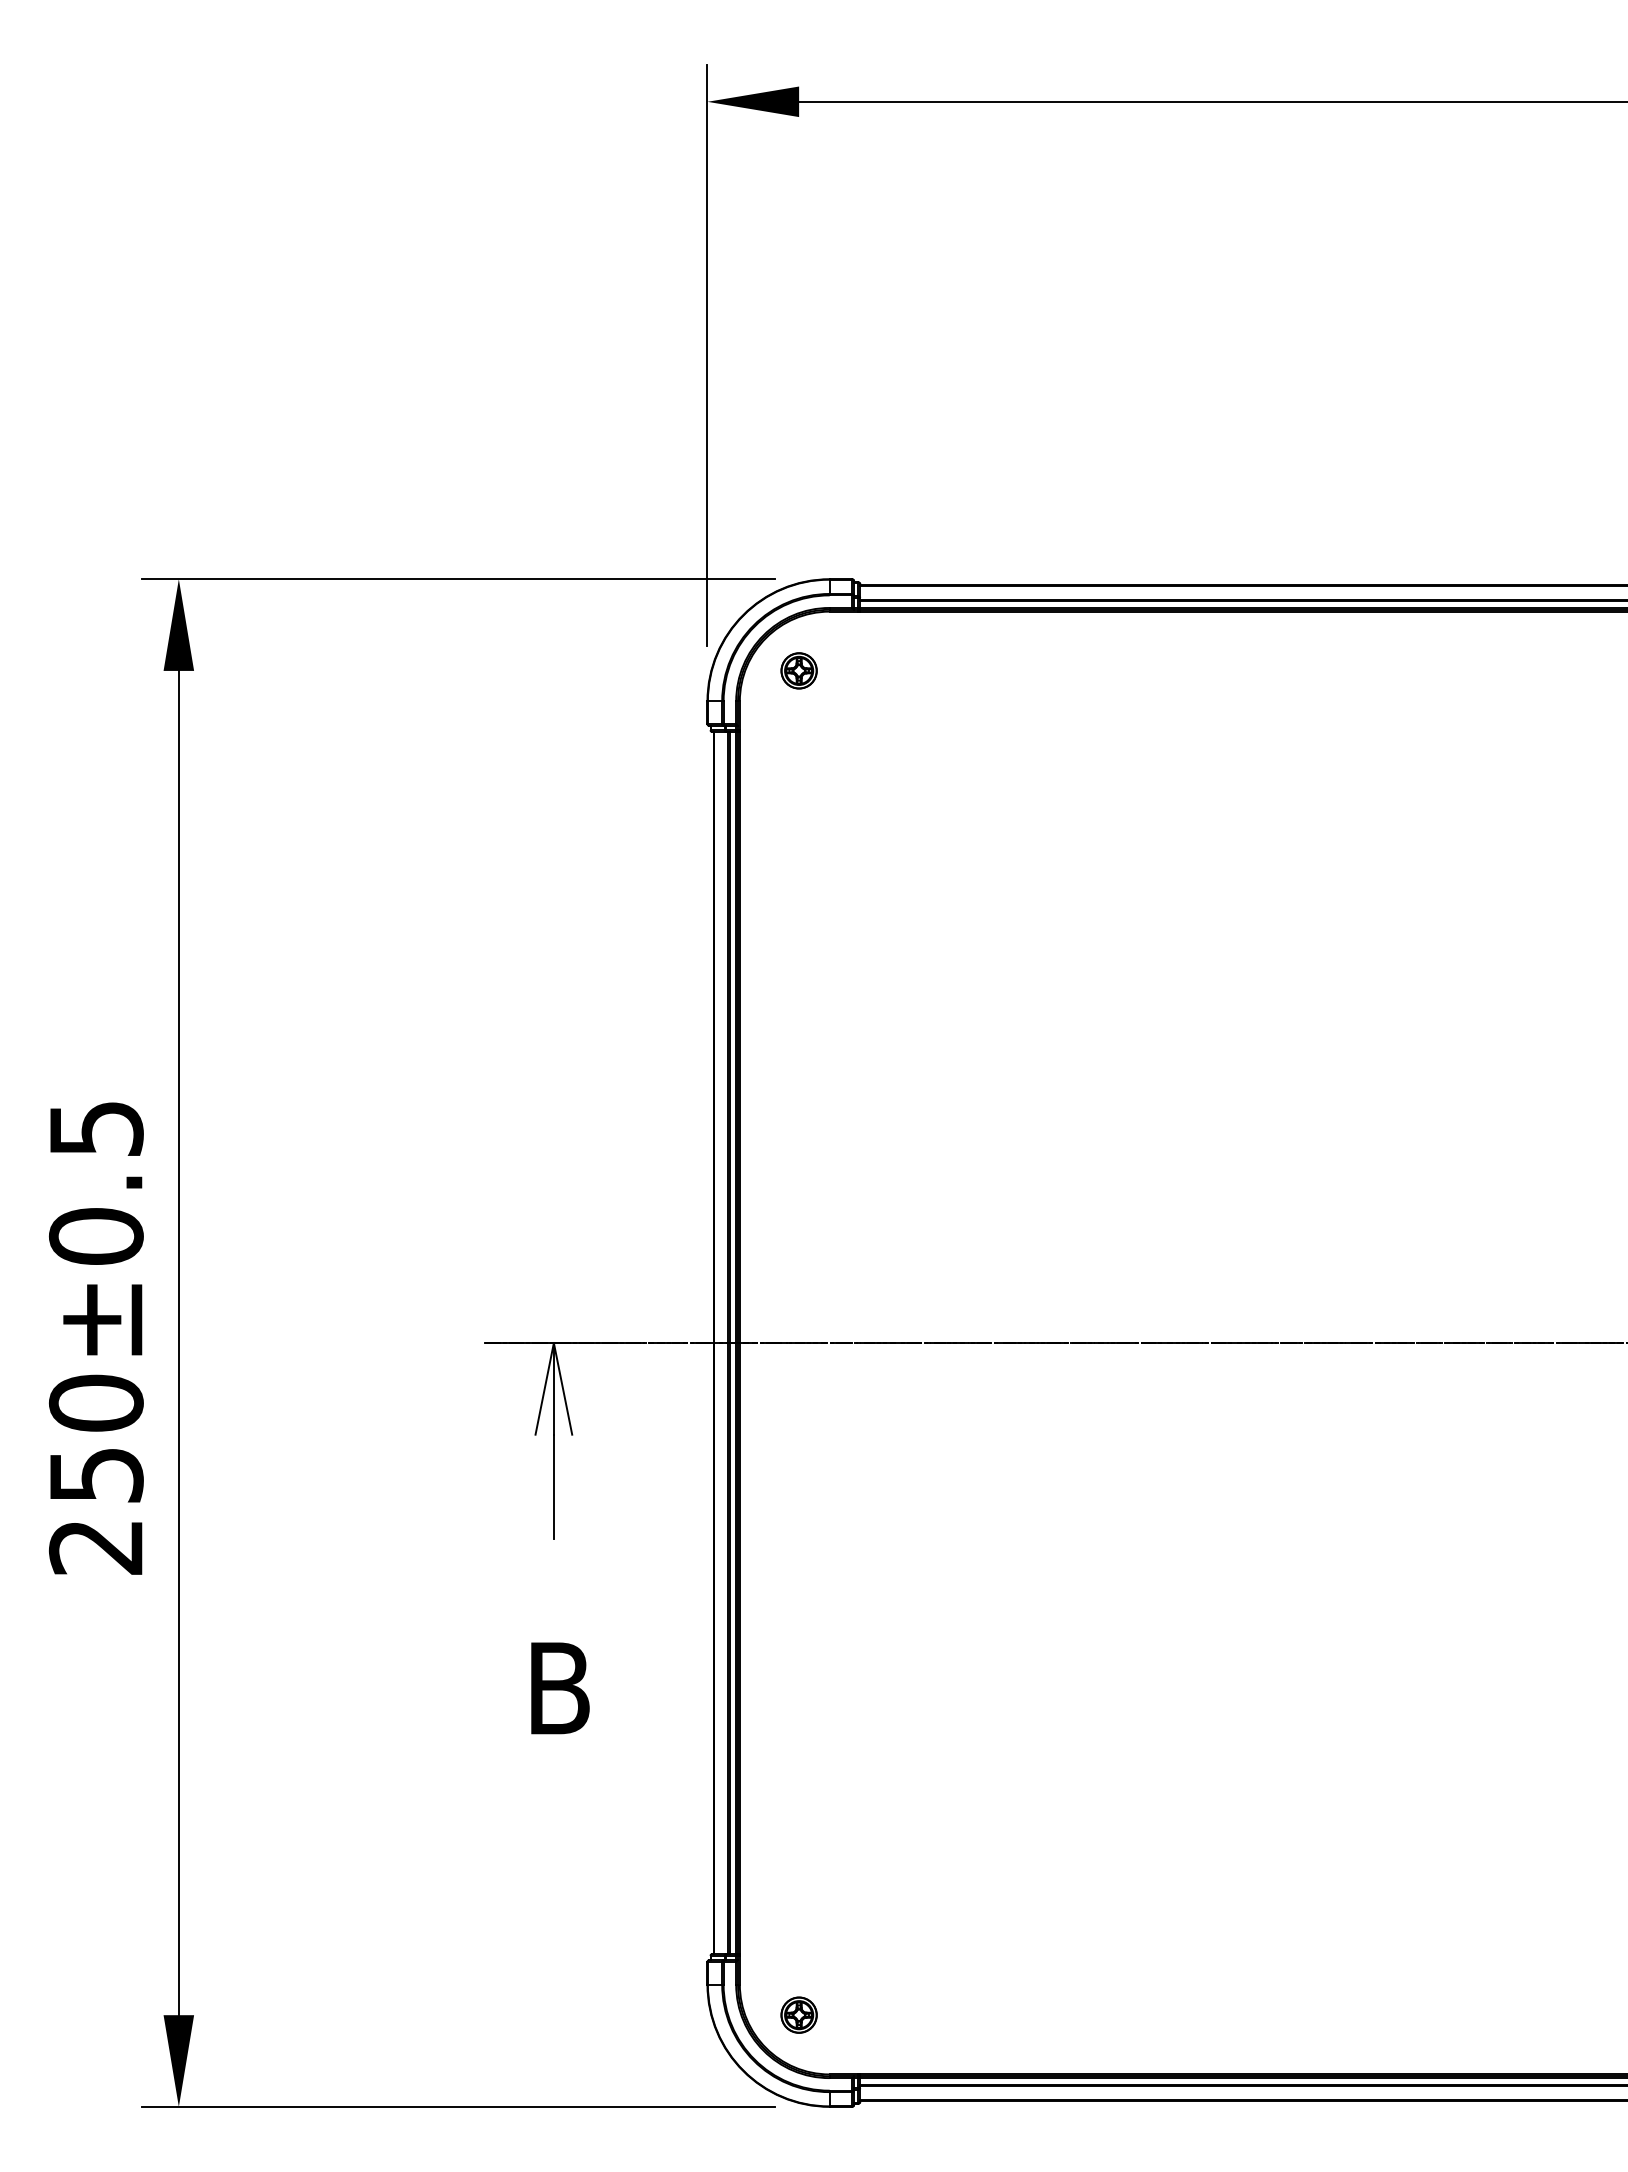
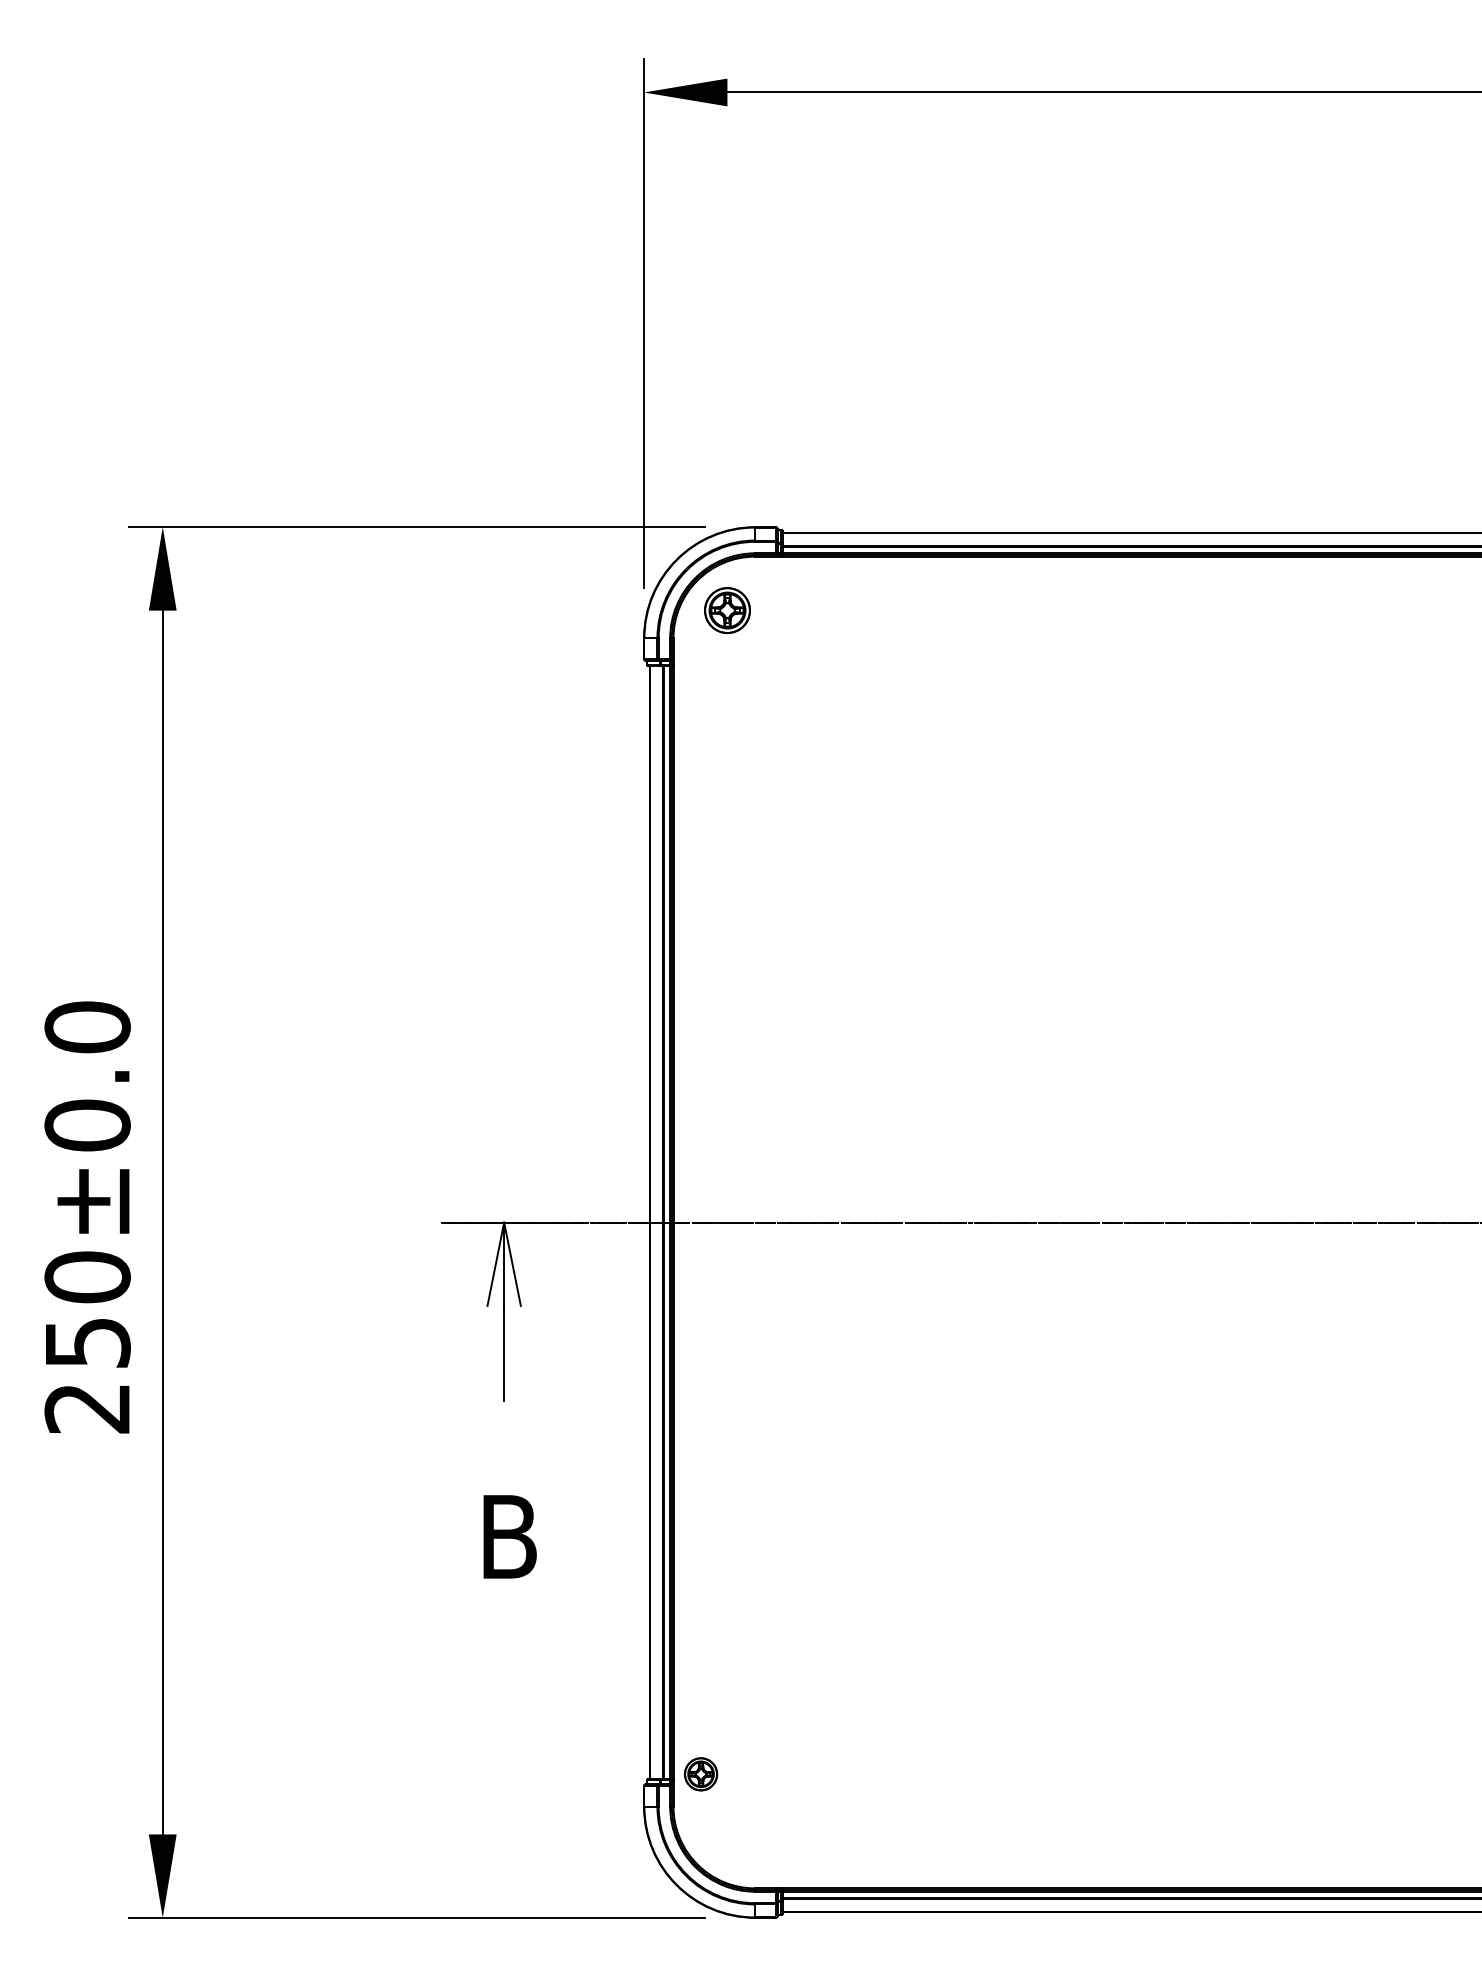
part: (798, 670) -> (726, 610), size x1.4
text: (95, 1128) -> (86, 1027), 250±0.5 -> 250±0.0
part: (798, 2014) -> (700, 1773), moved

